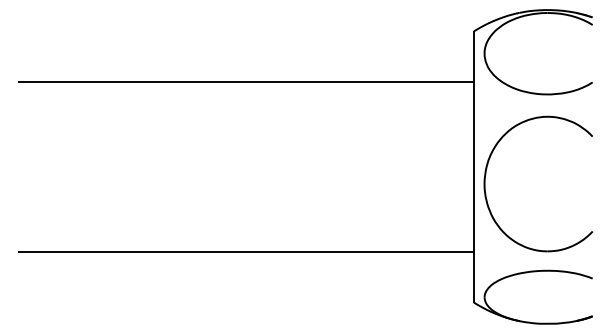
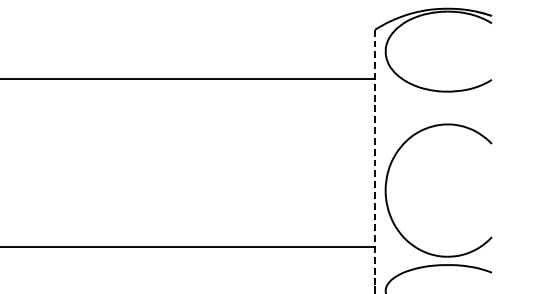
line: (473, 162) -> (374, 158), solid -> dashed
part: (486, 175) -> (387, 182), moved

